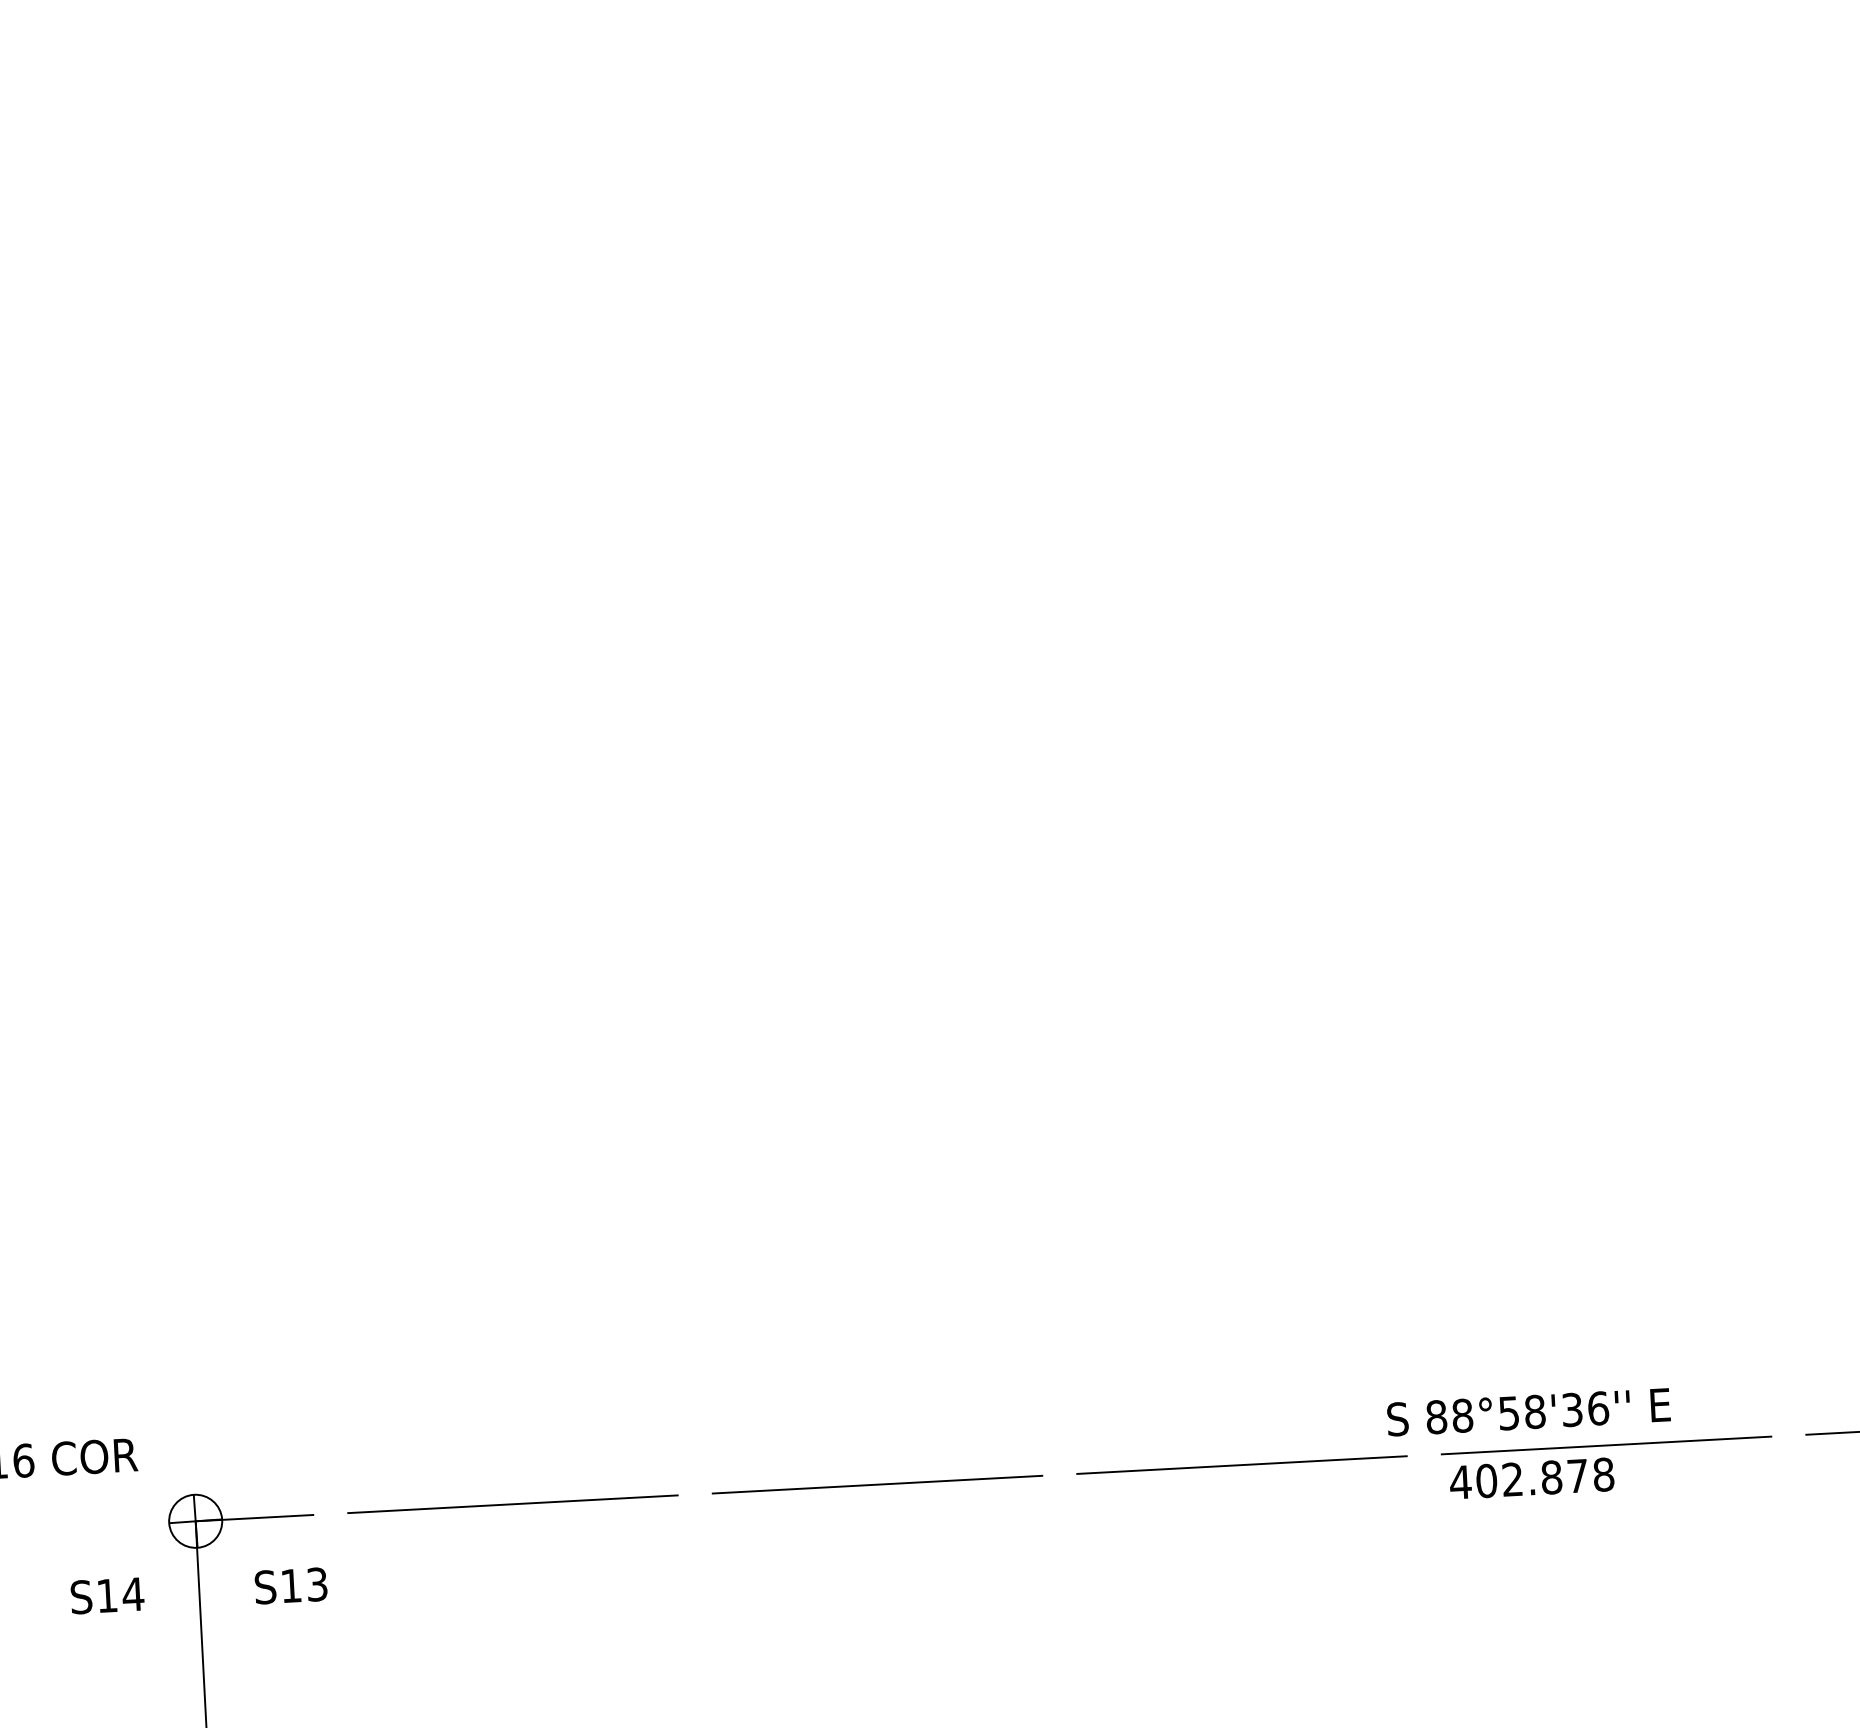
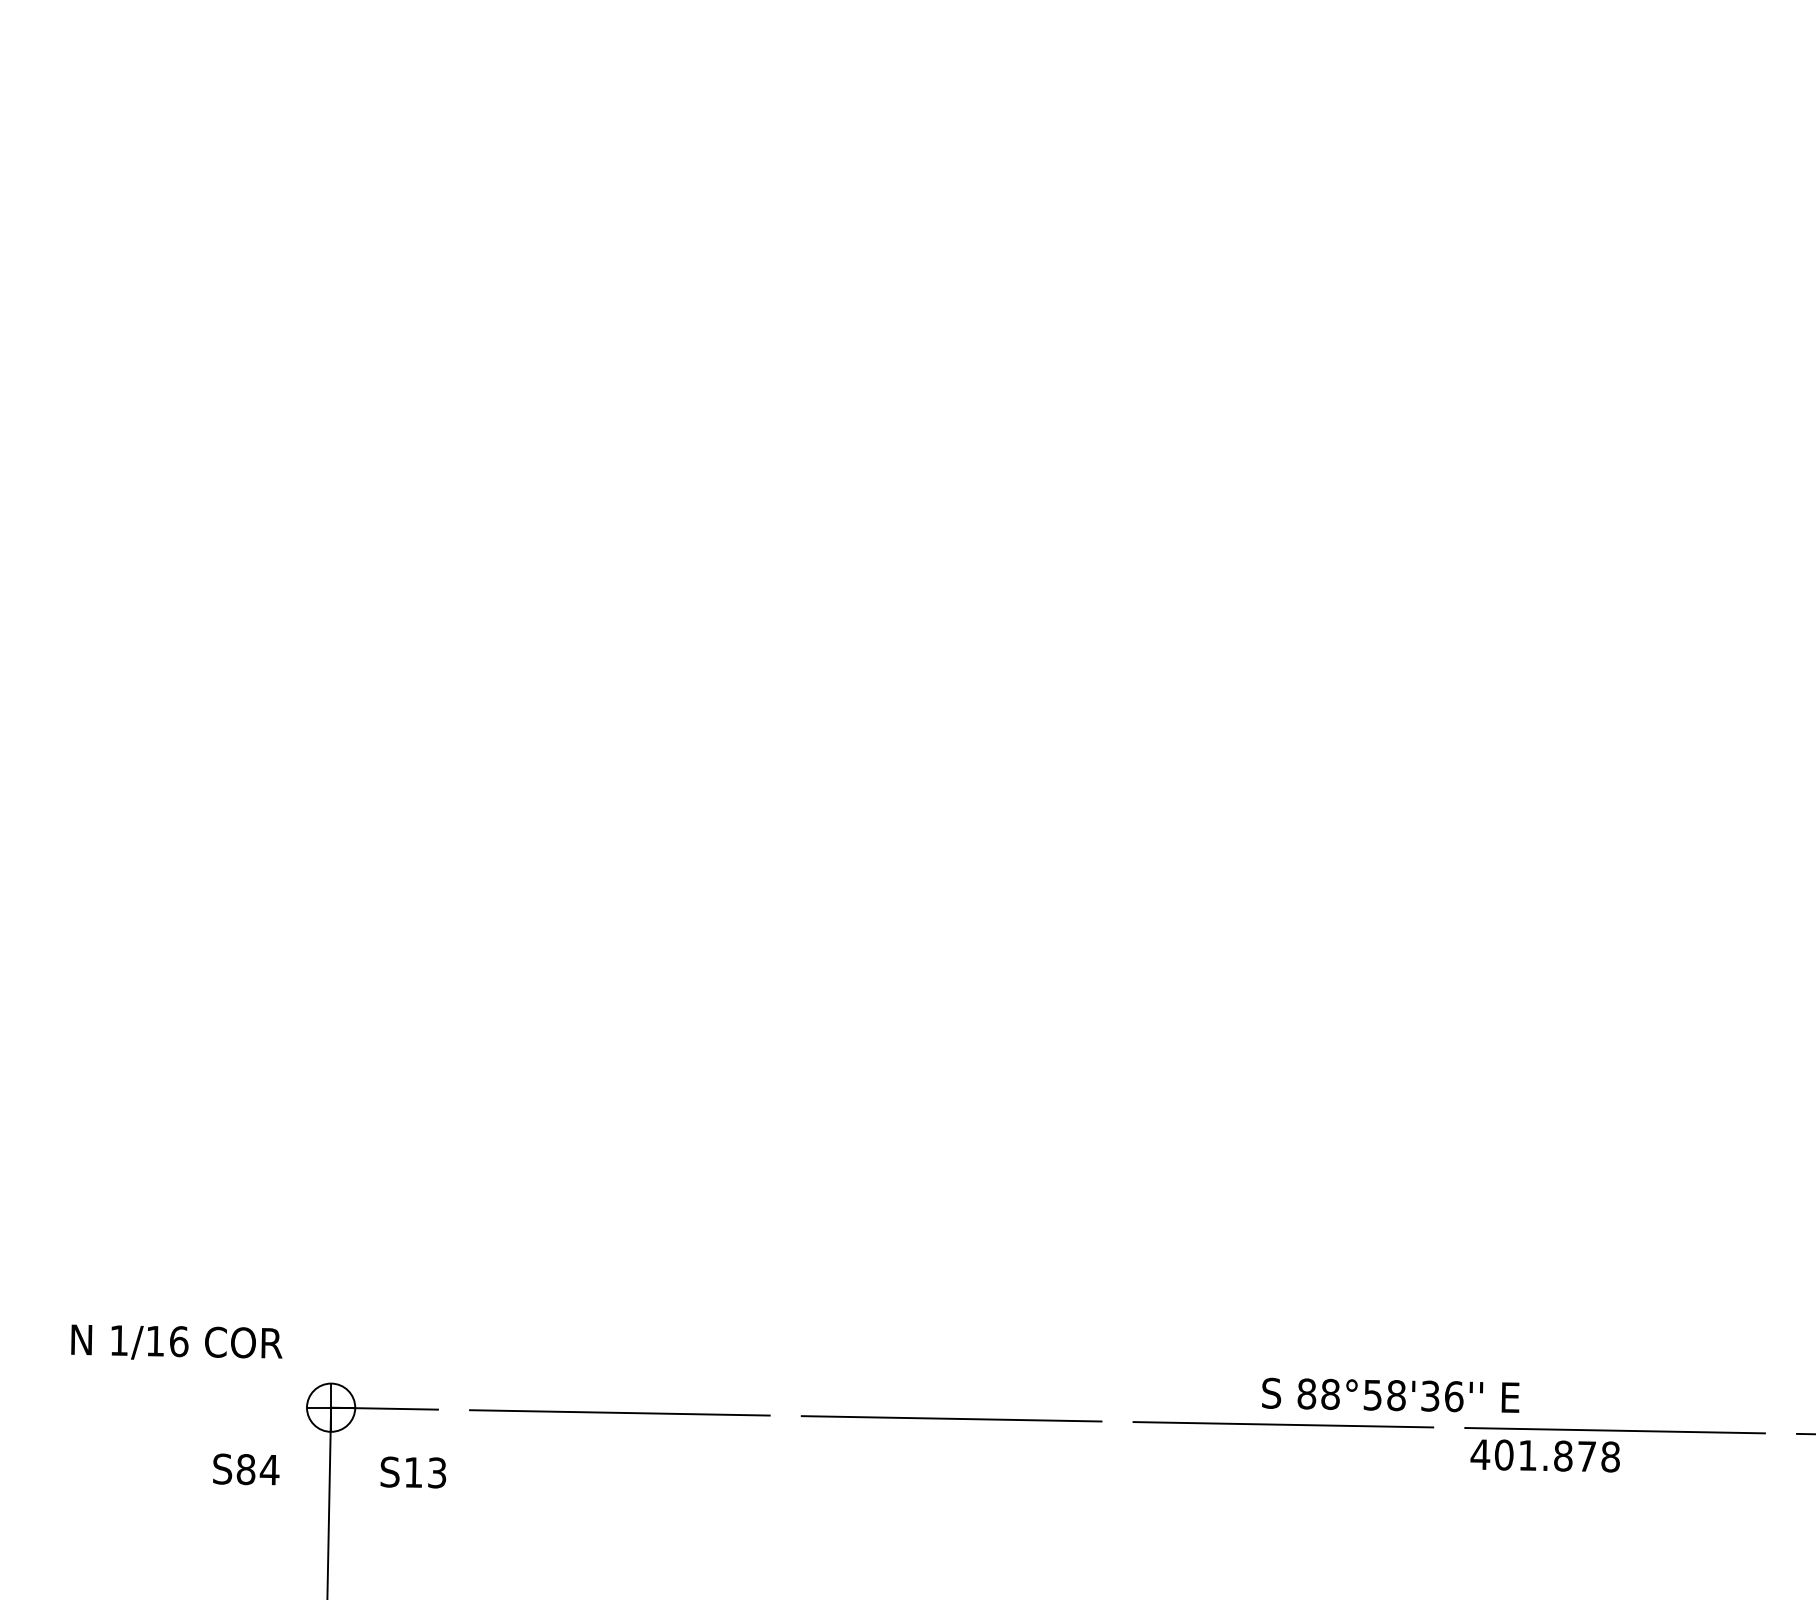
text: (1528, 1411) -> (1390, 1394), moved
text: (1512, 1479) -> (1527, 1455), 402.878 -> 401.878
text: (106, 1595) -> (245, 1469), S14 -> S84

